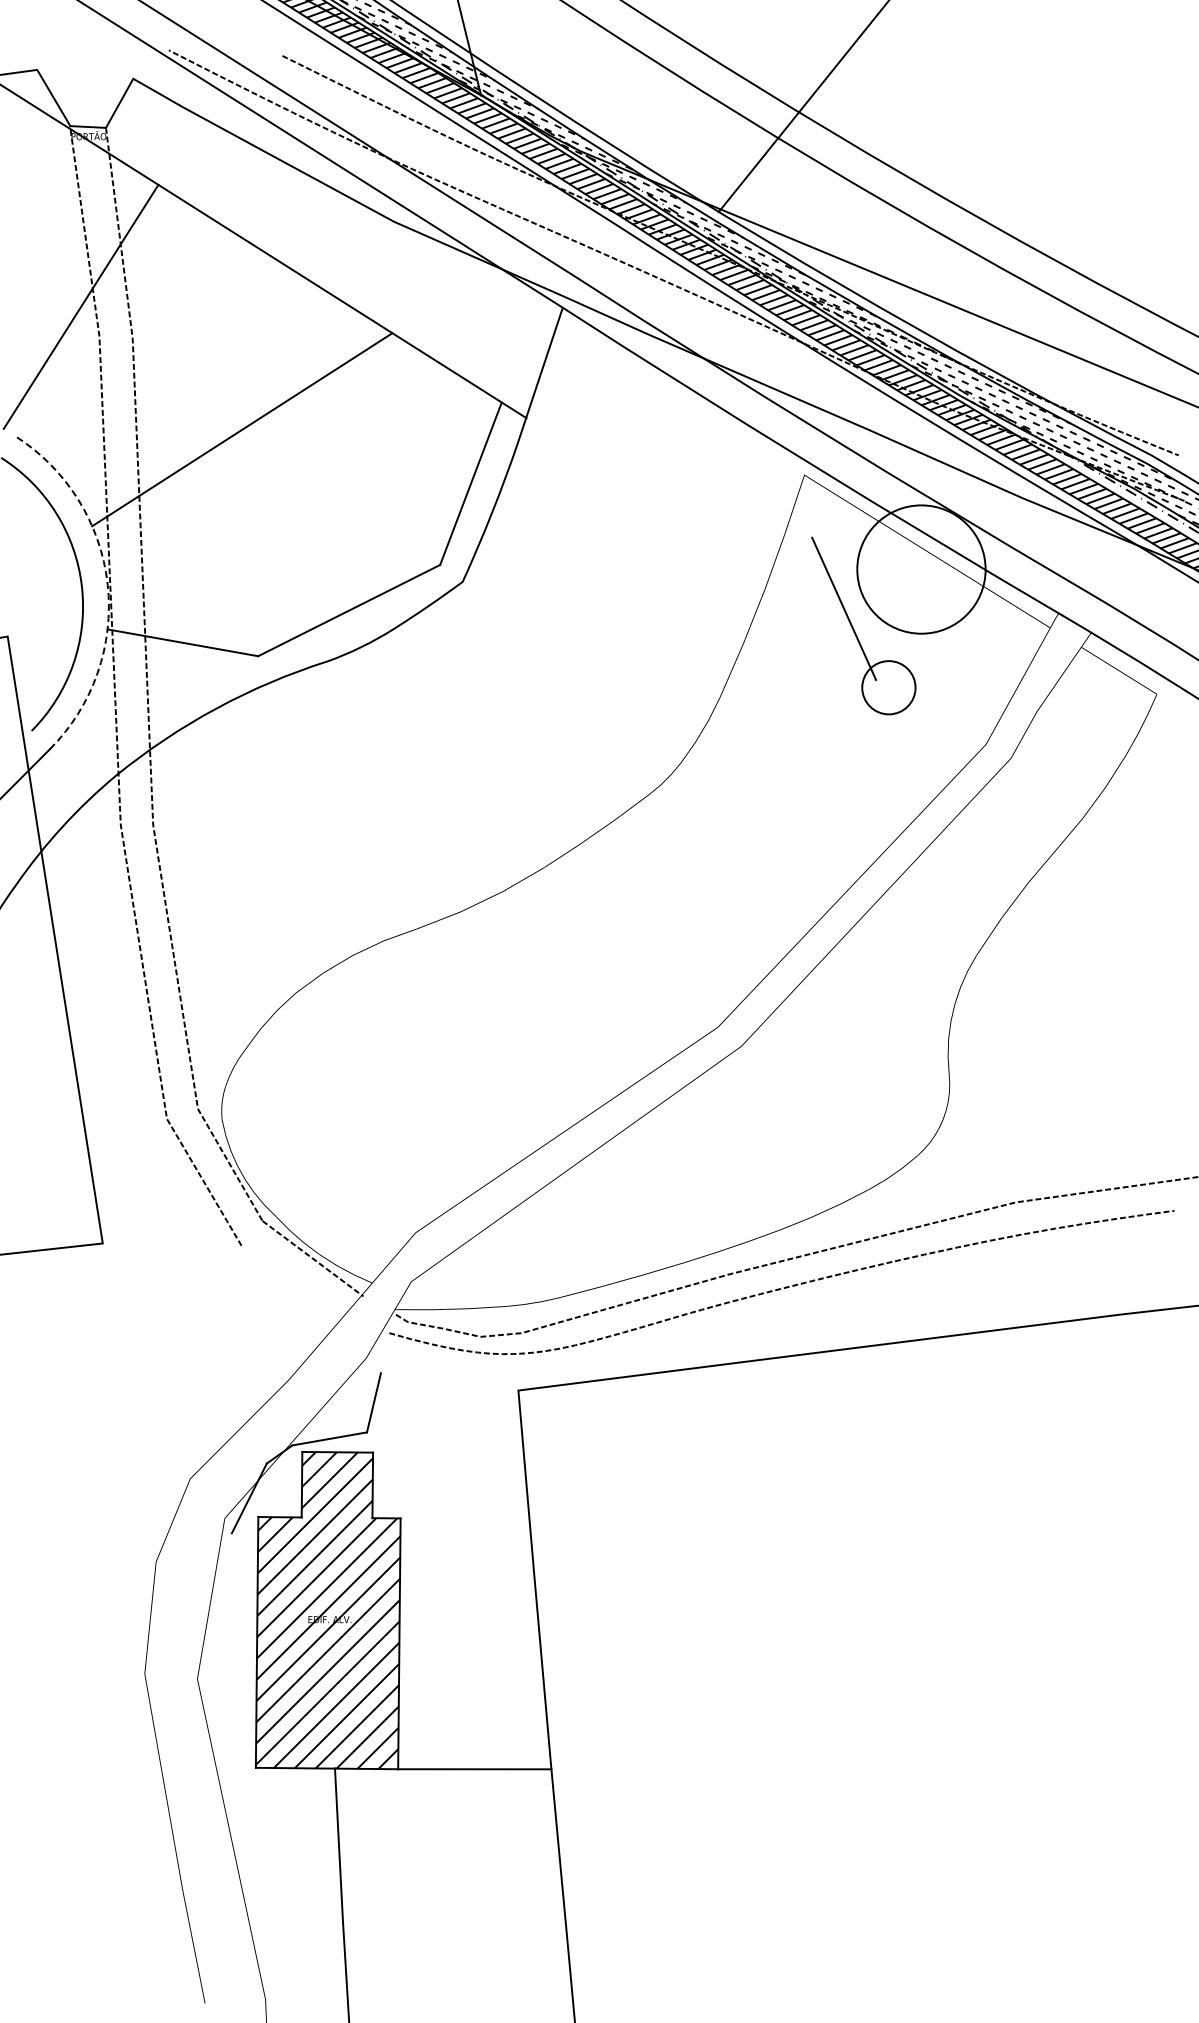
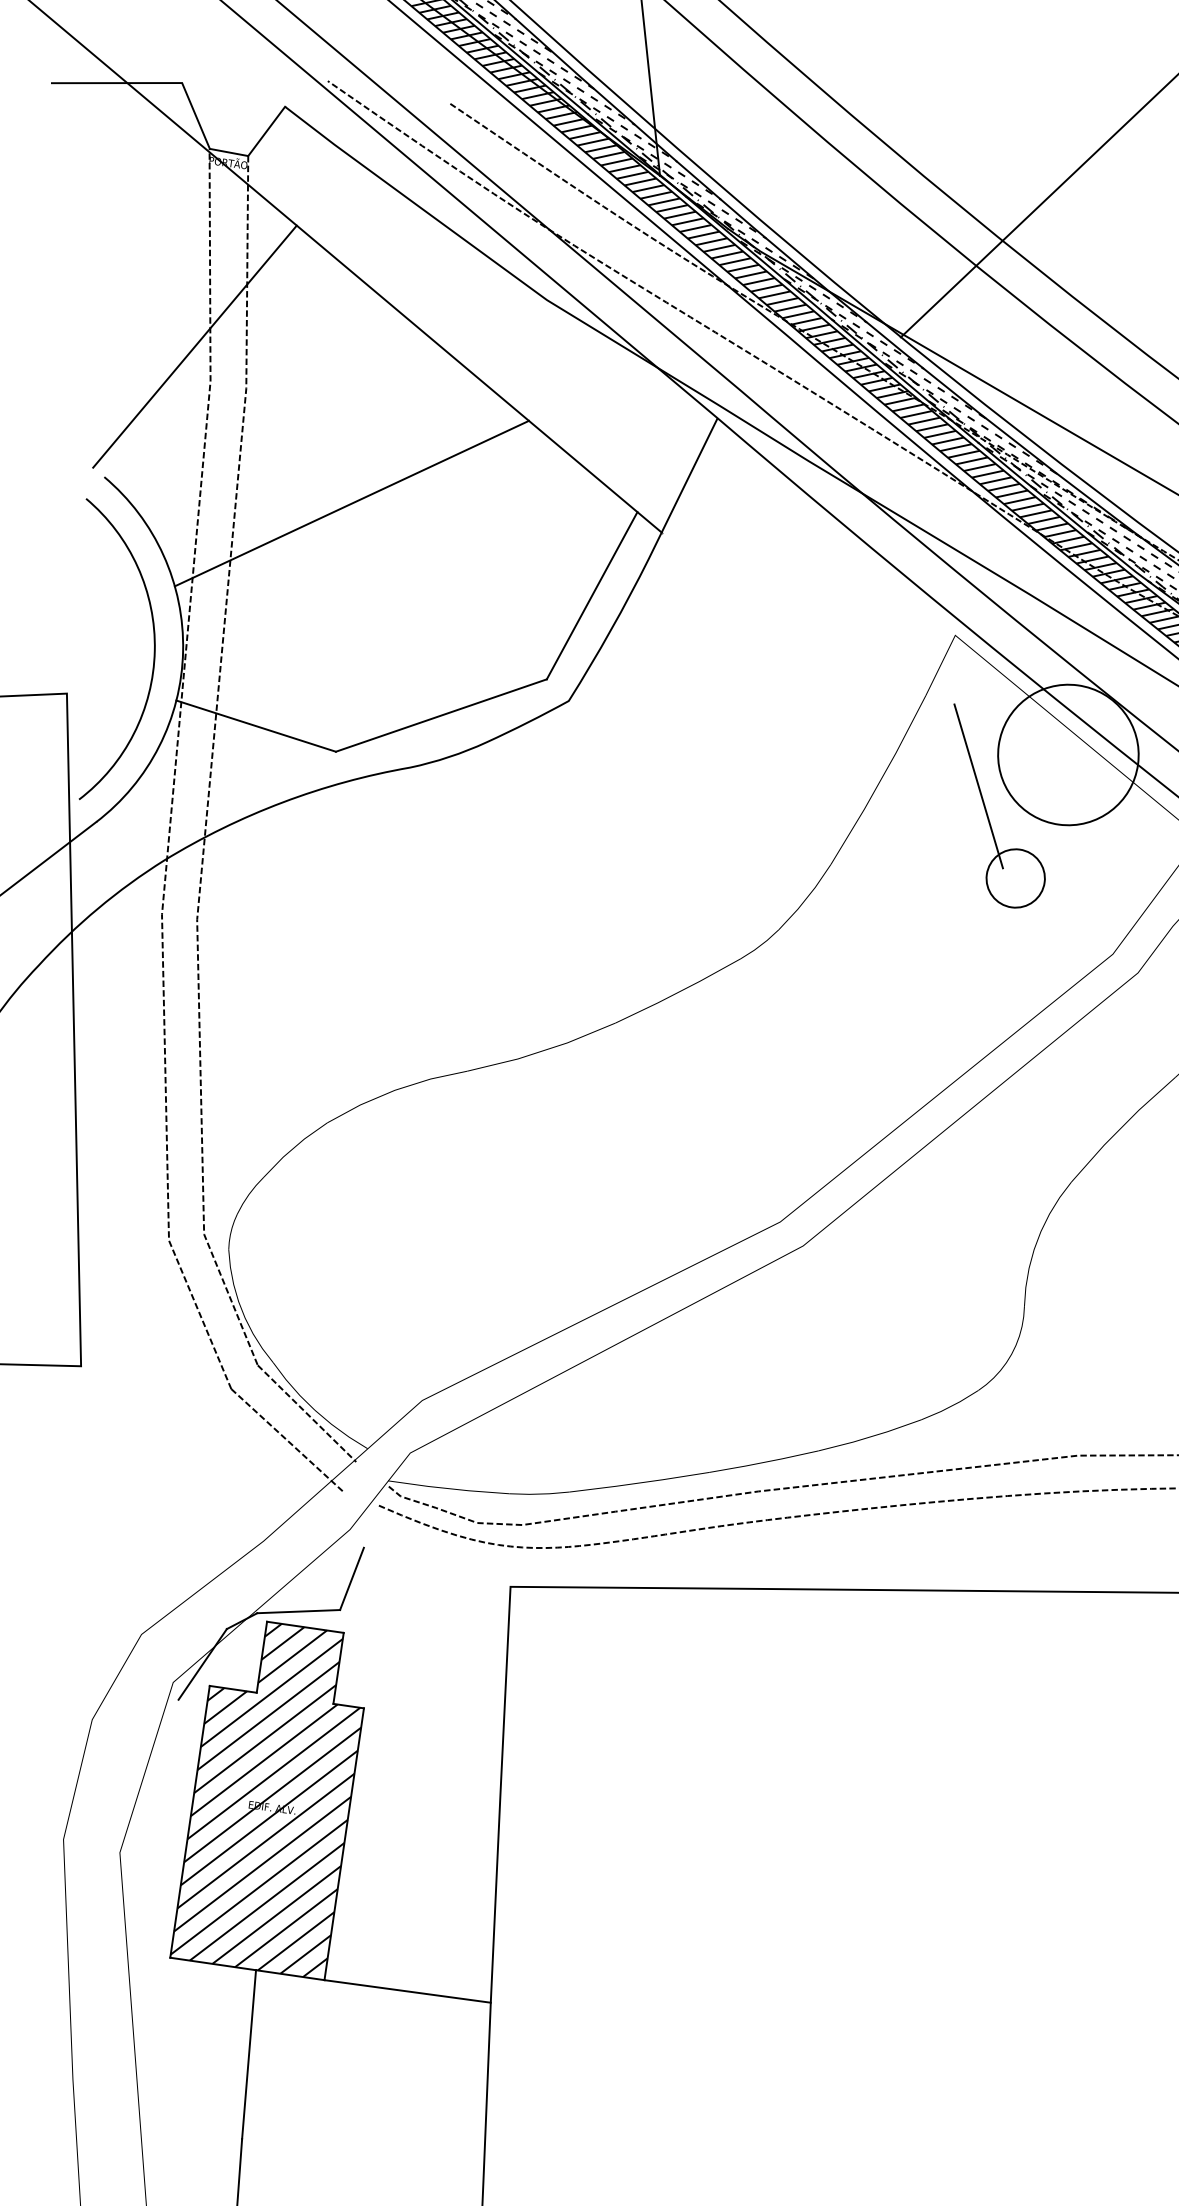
arc: (107, 584) -> (182, 651), dashed -> solid
line: (298, 1285) -> (287, 1440), added

